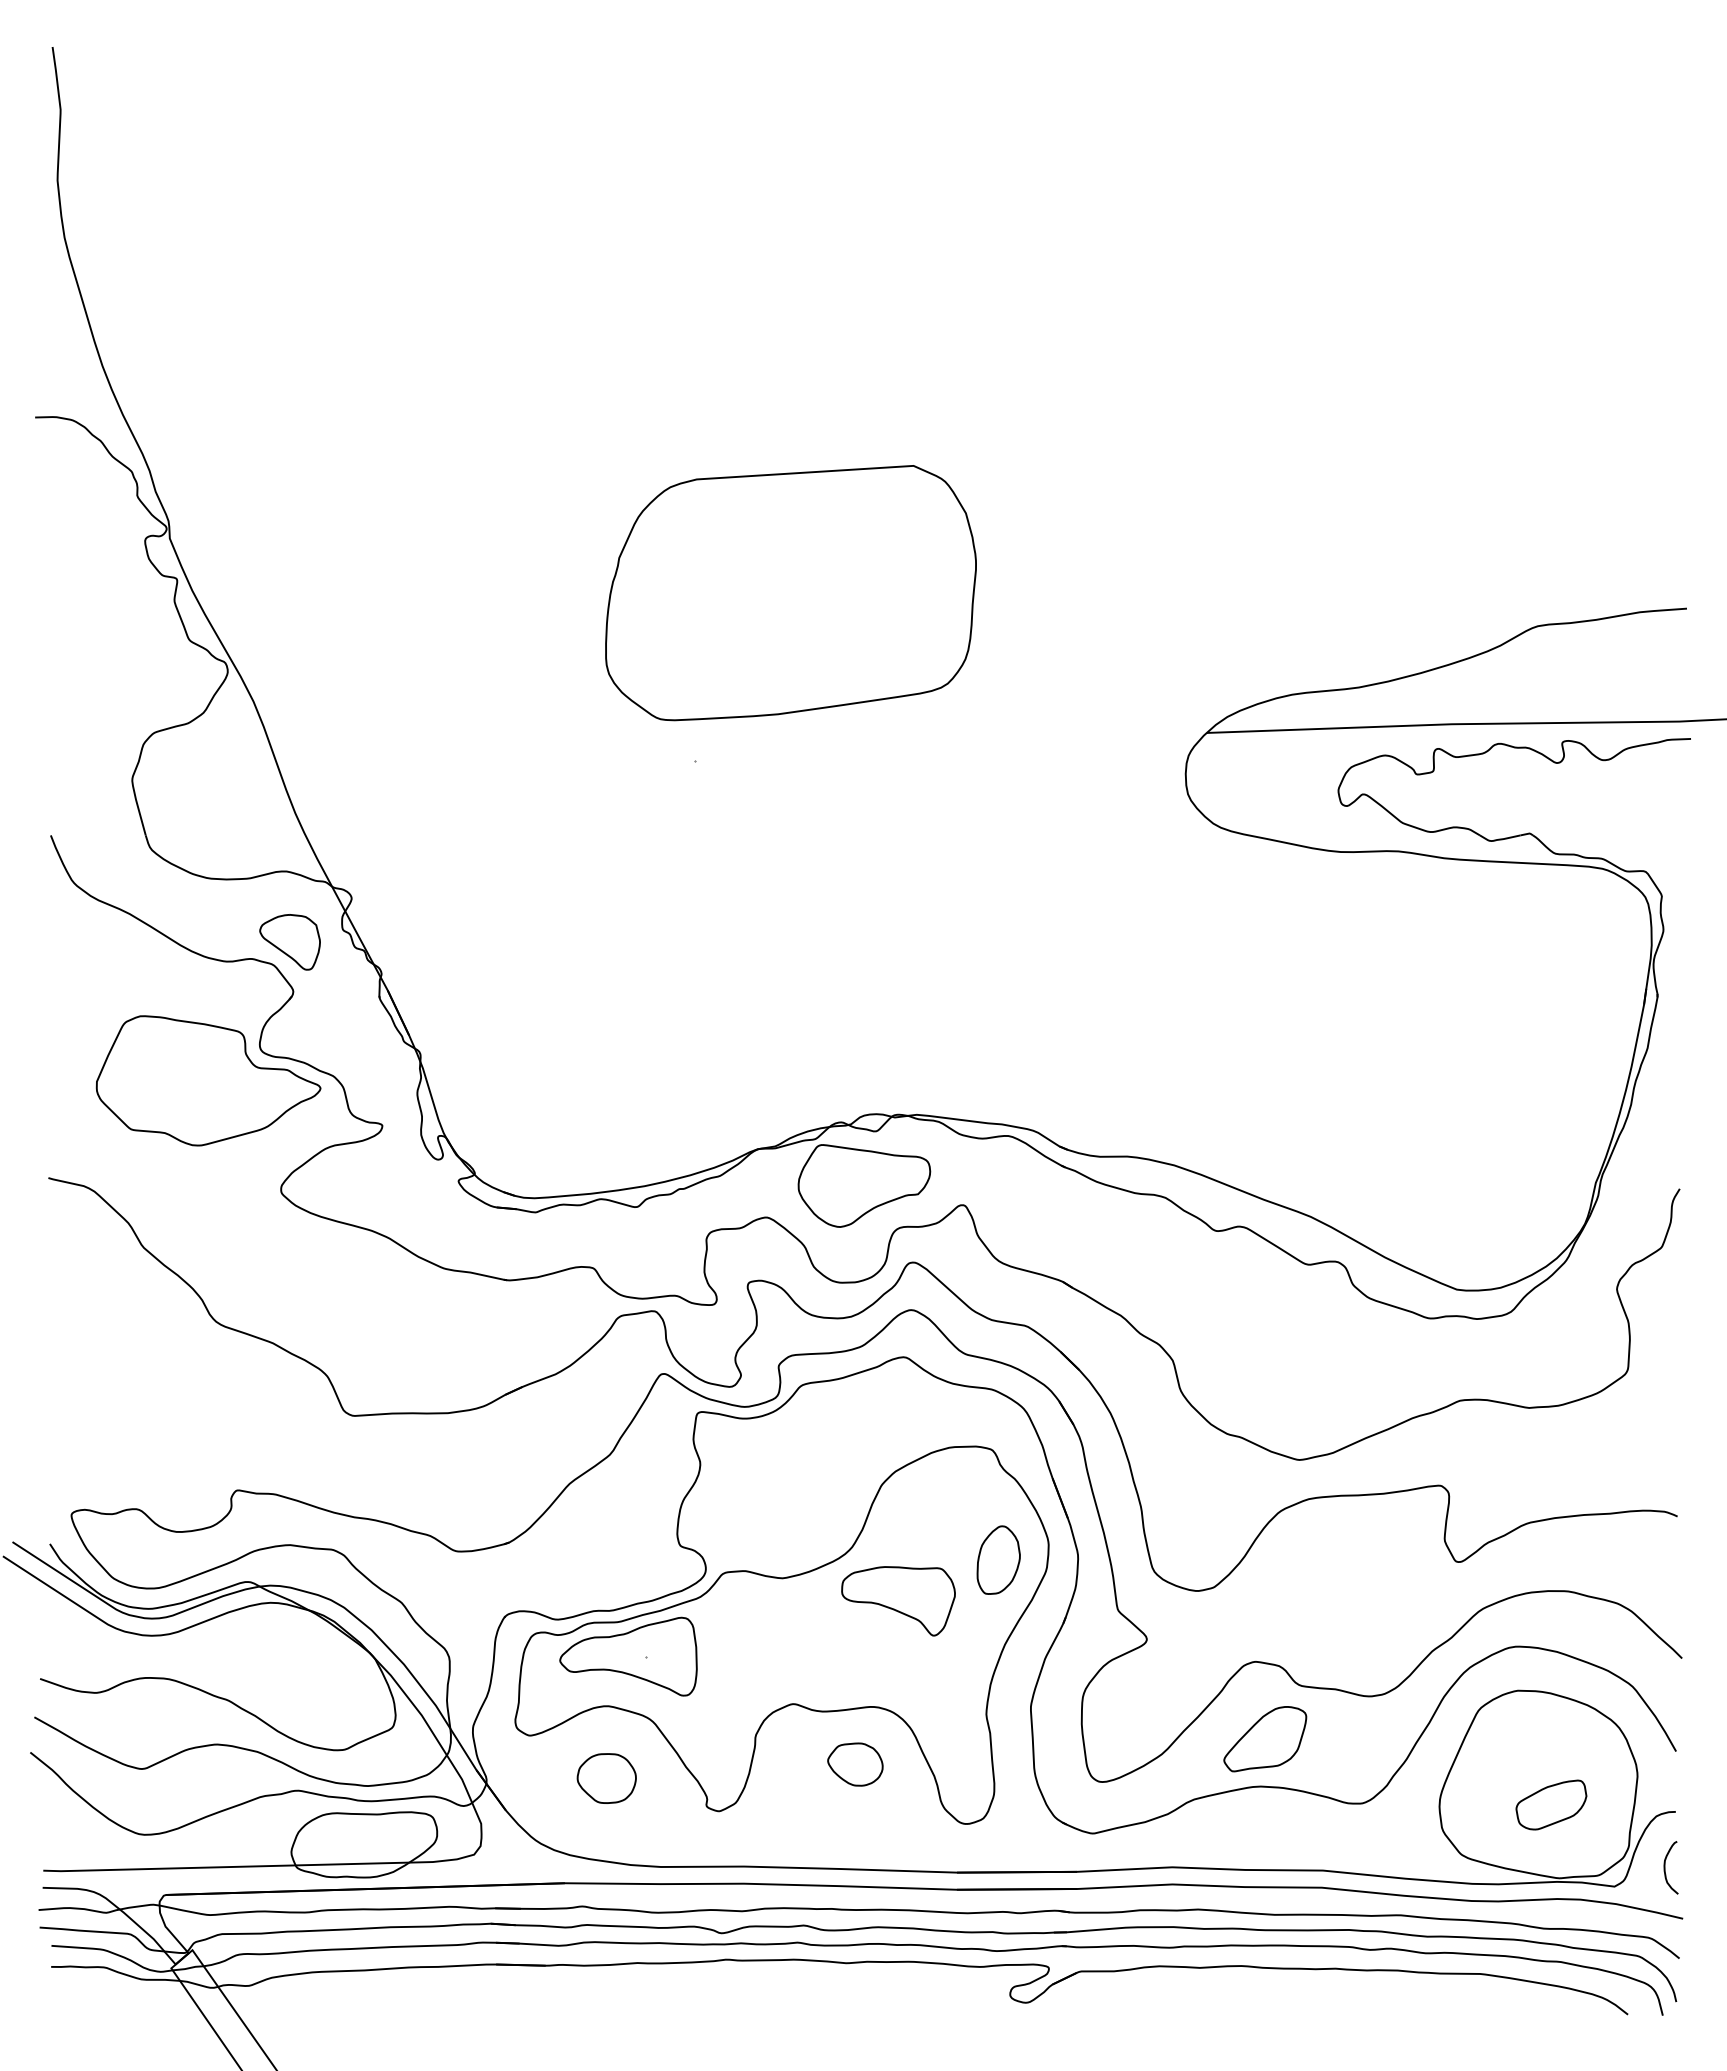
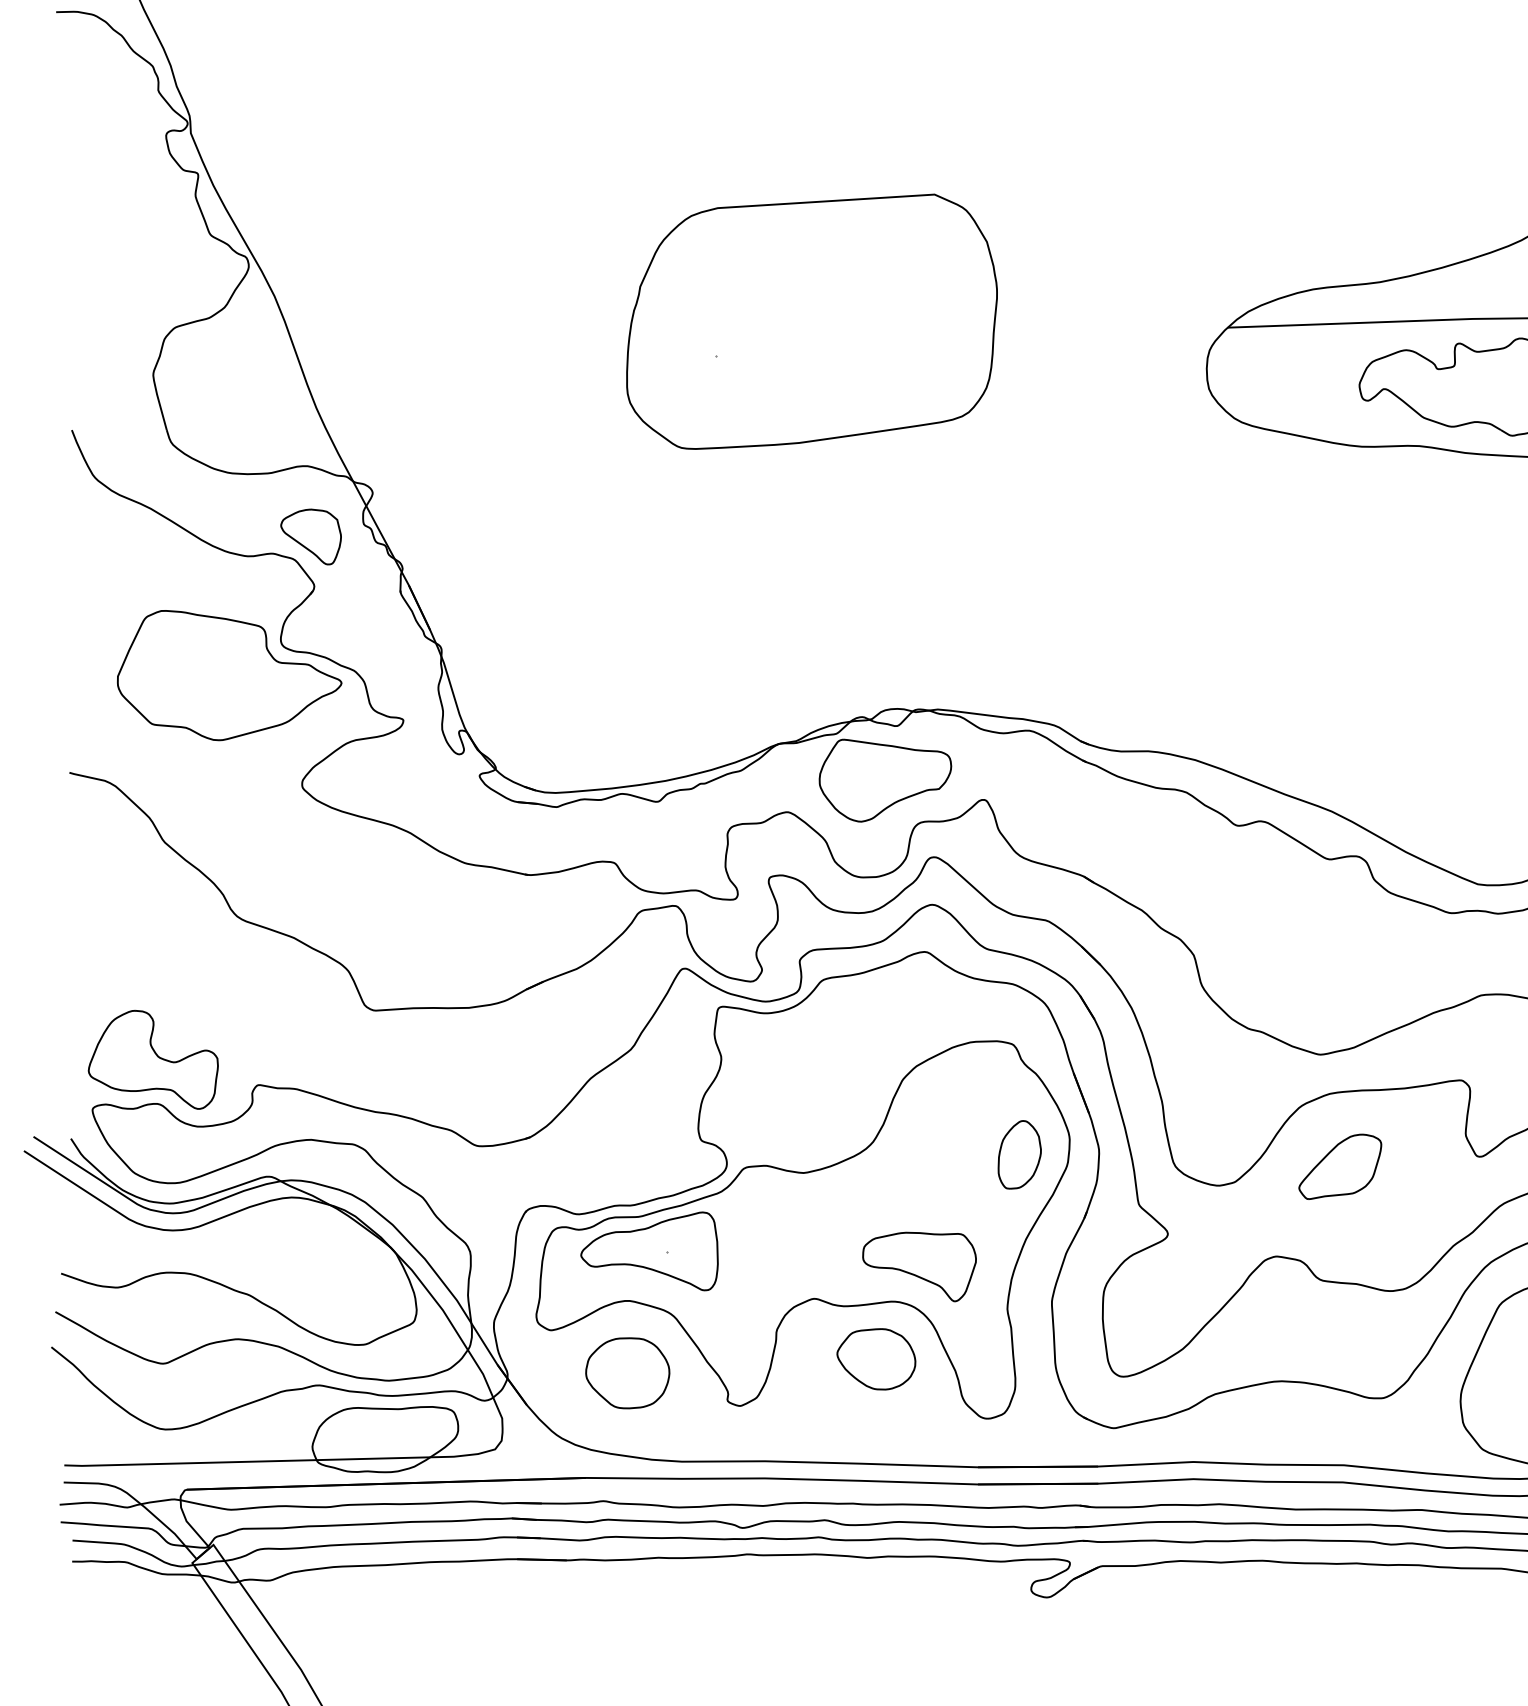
part: (790, 593) -> (811, 322), moved
part: (131, 1465) -> (152, 1060), added
part: (898, 1601) -> (919, 1267), moved
part: (1265, 1739) -> (1340, 1167), moved
part: (855, 1764) -> (876, 1359), size x1.43
part: (606, 1778) -> (627, 1373), size x1.43

